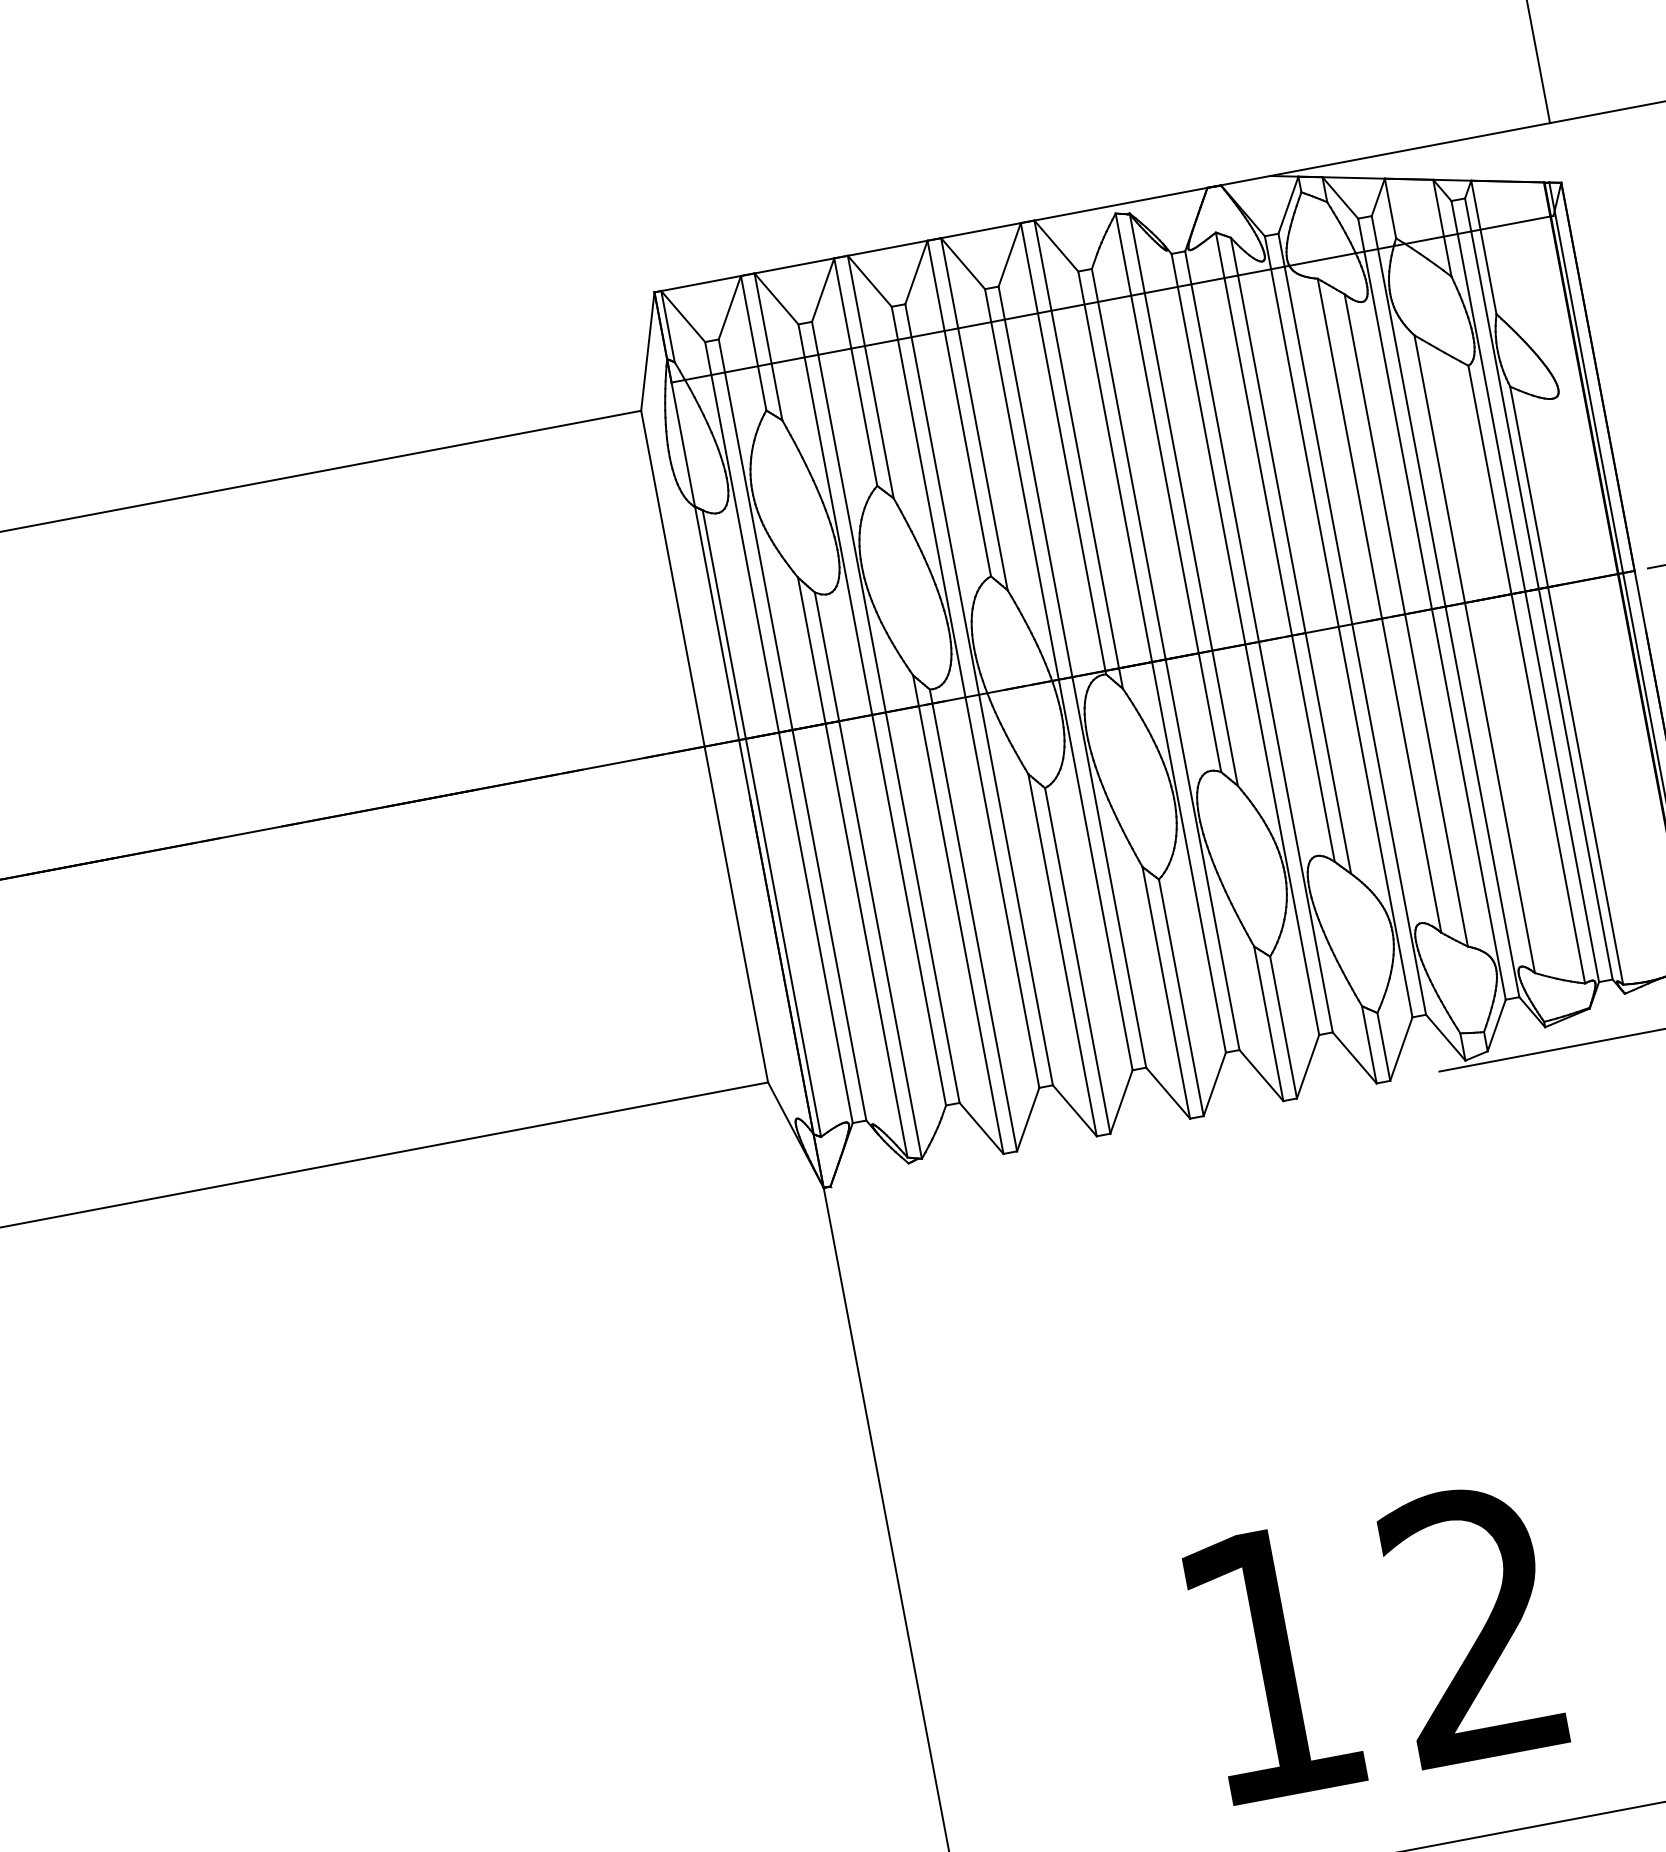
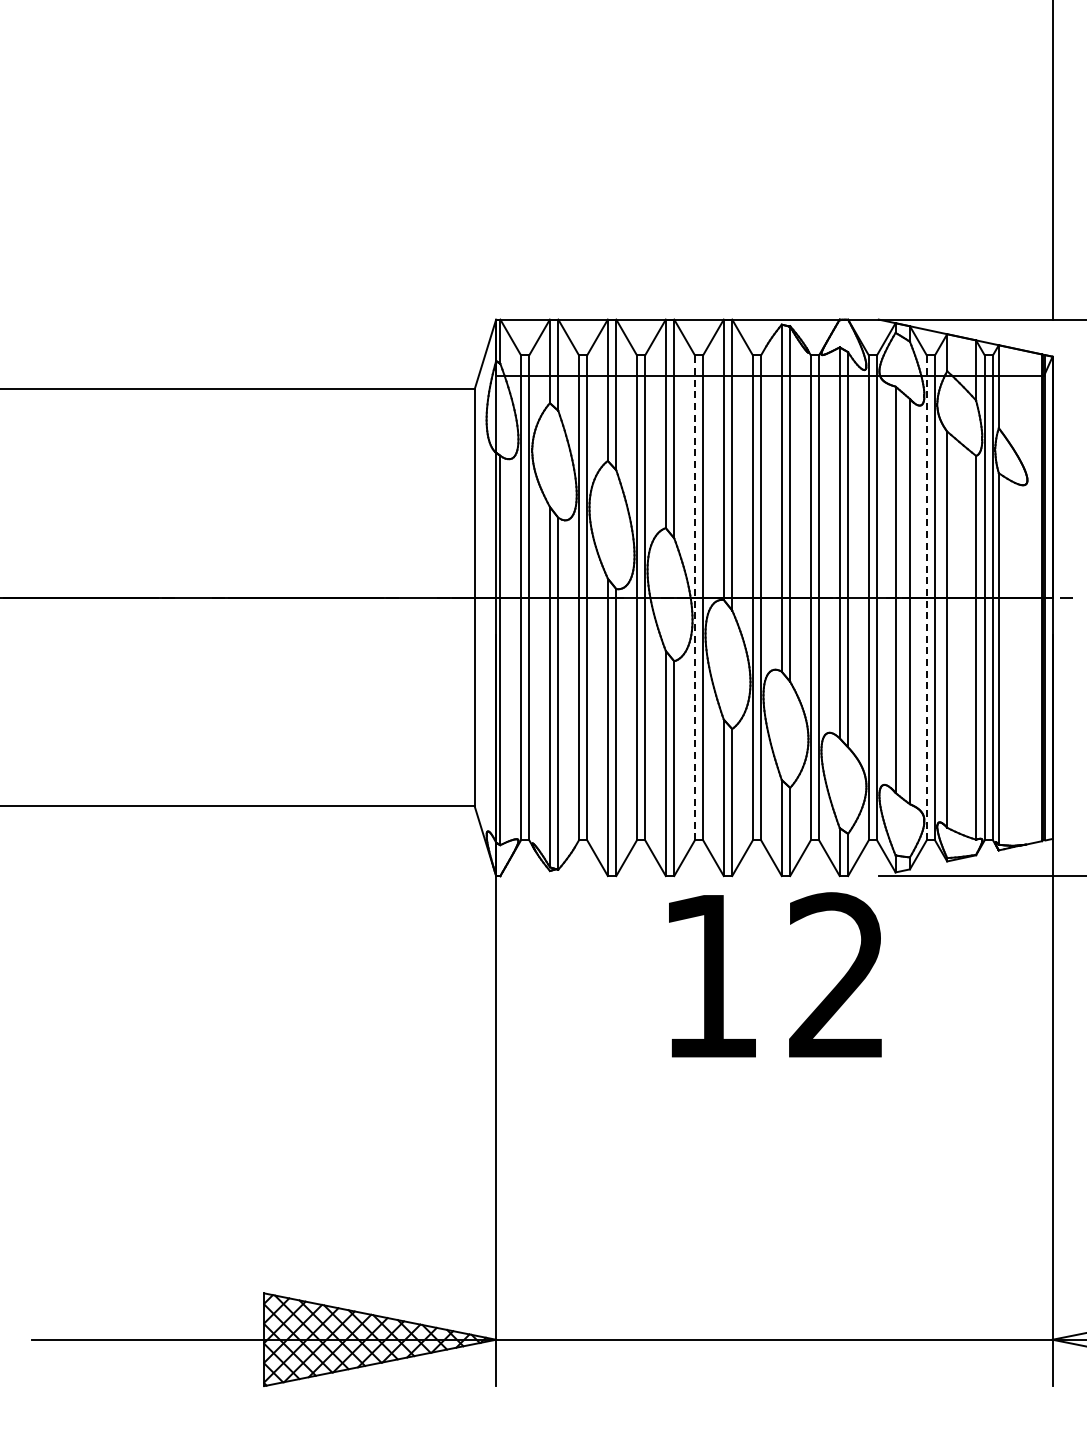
line: (1431, 608) -> (926, 597), solid -> dashed
line: (1058, 679) -> (694, 597), solid -> dashed
text: (1374, 1641) -> (775, 974), moved

